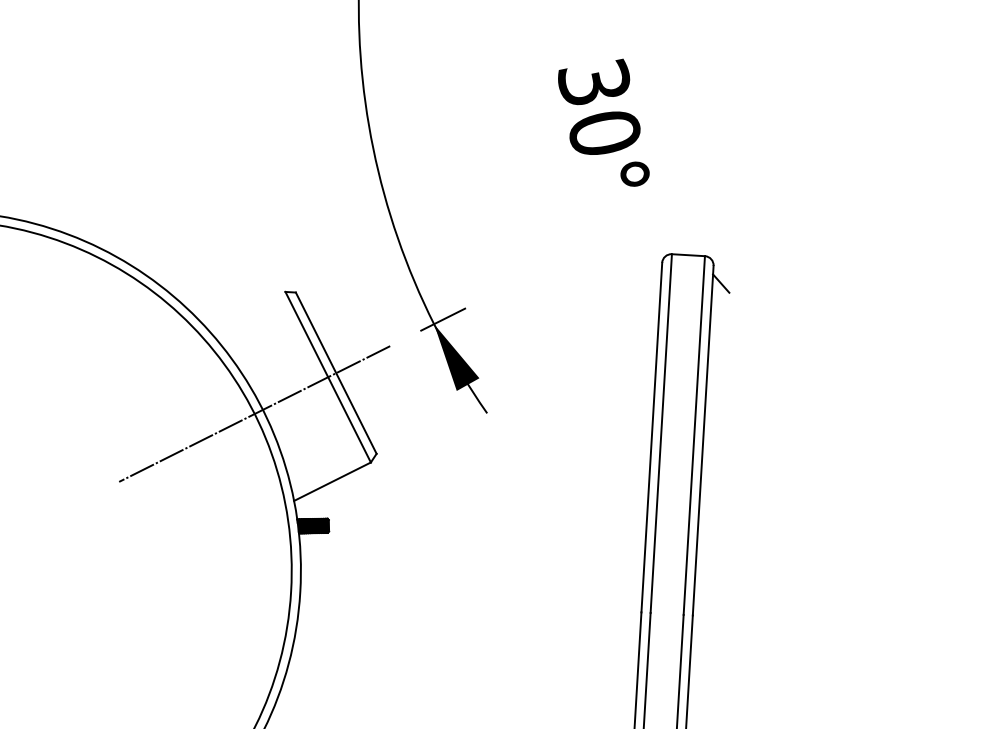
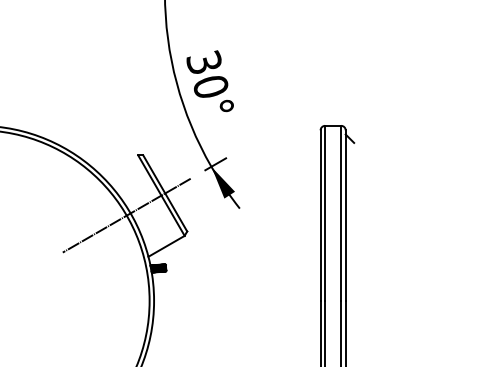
text: (602, 121) -> (209, 81), moved

